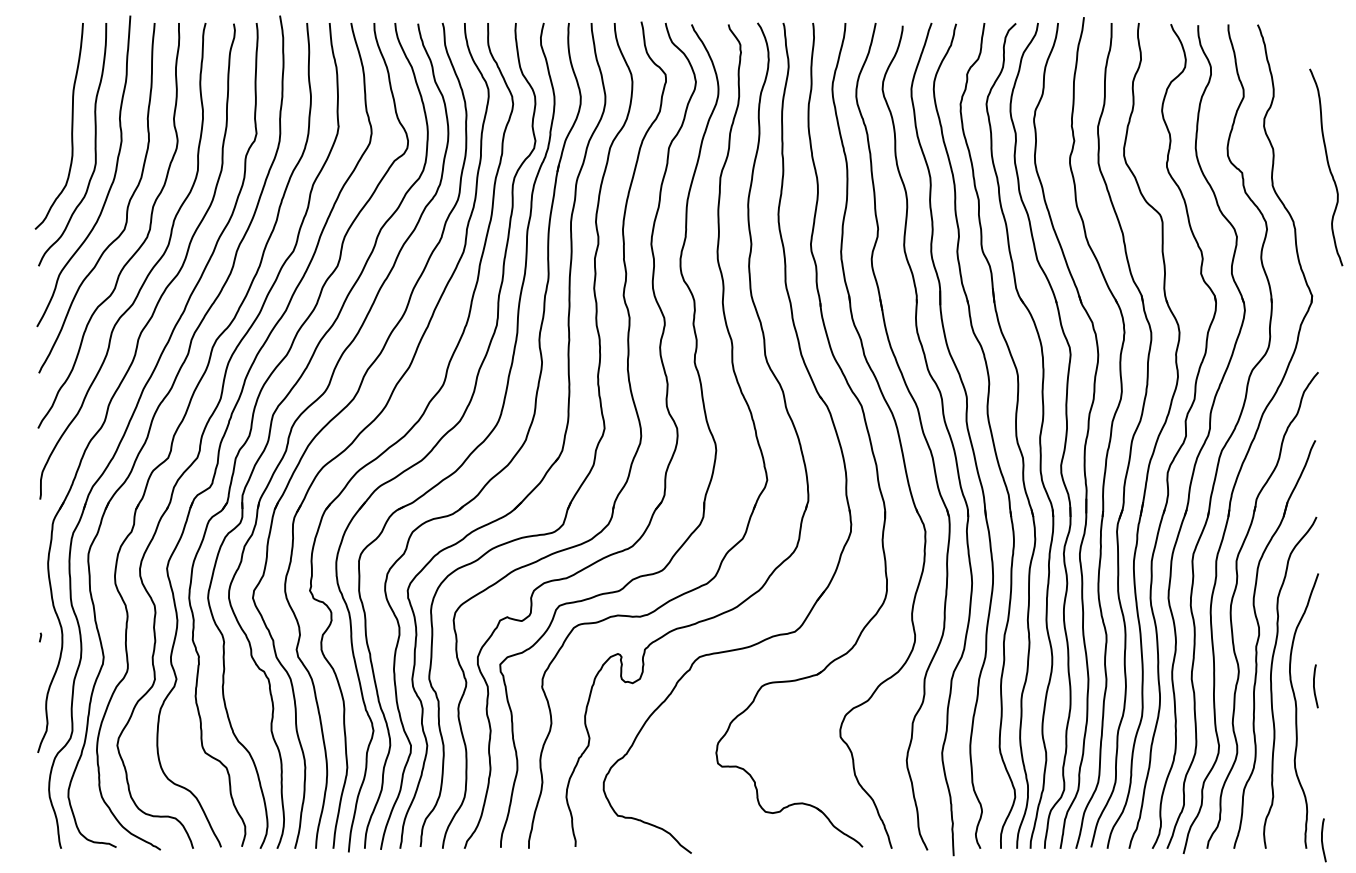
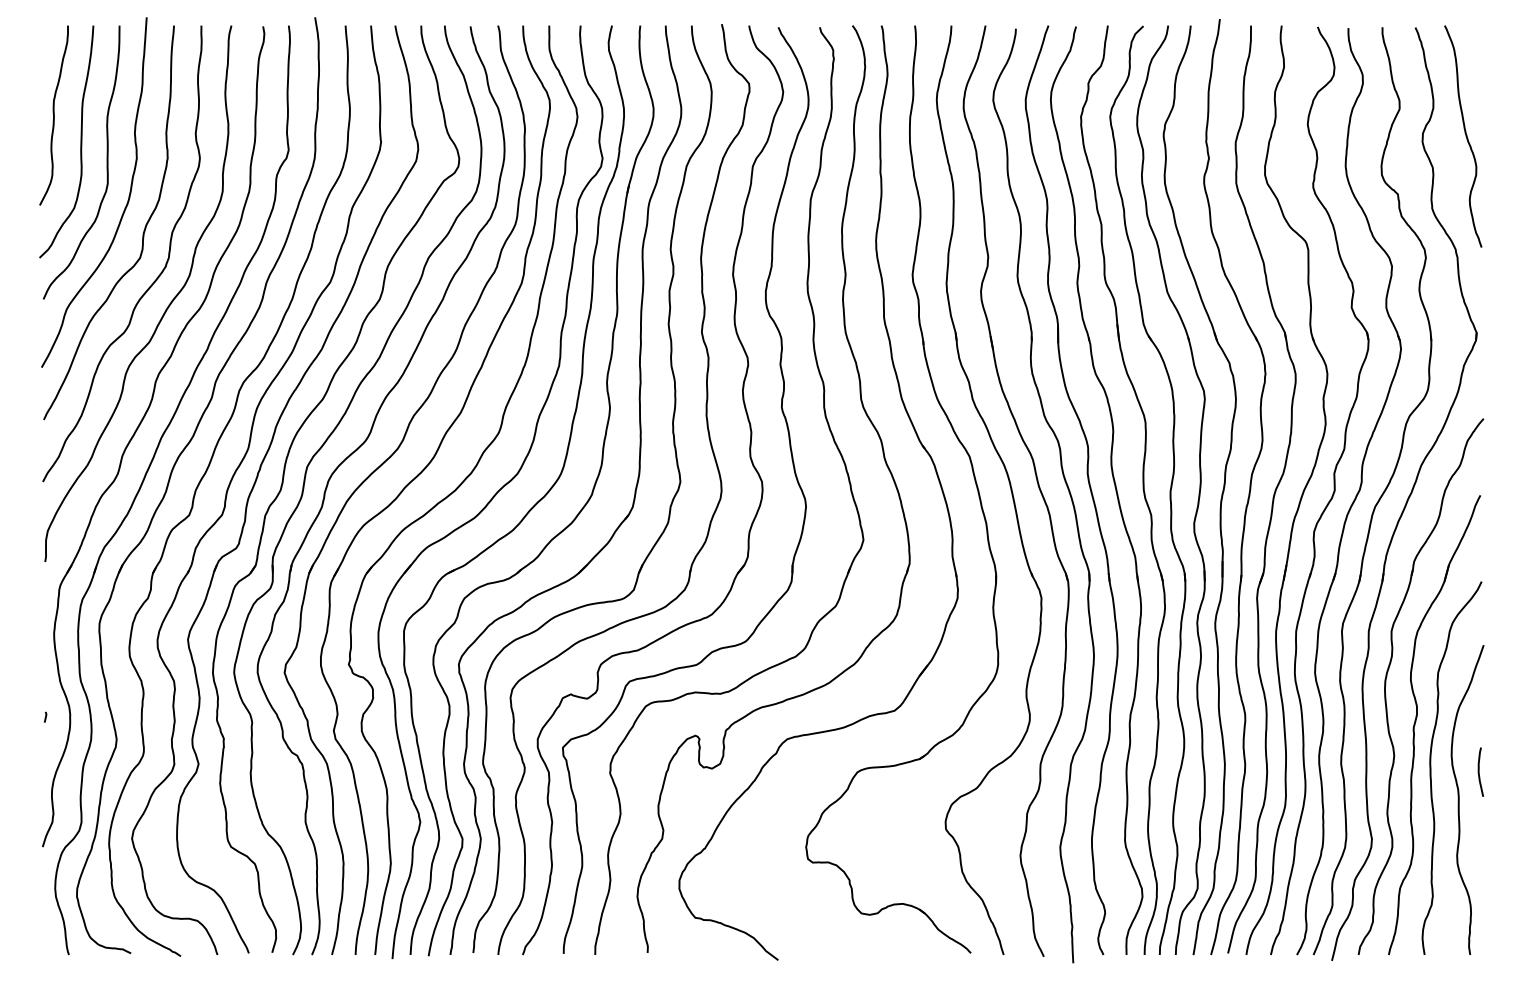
curve: (47, 102) -> (53, 115), added
curve: (1328, 167) -> (1465, 136), moved
curve: (1322, 840) -> (1488, 945), removed

